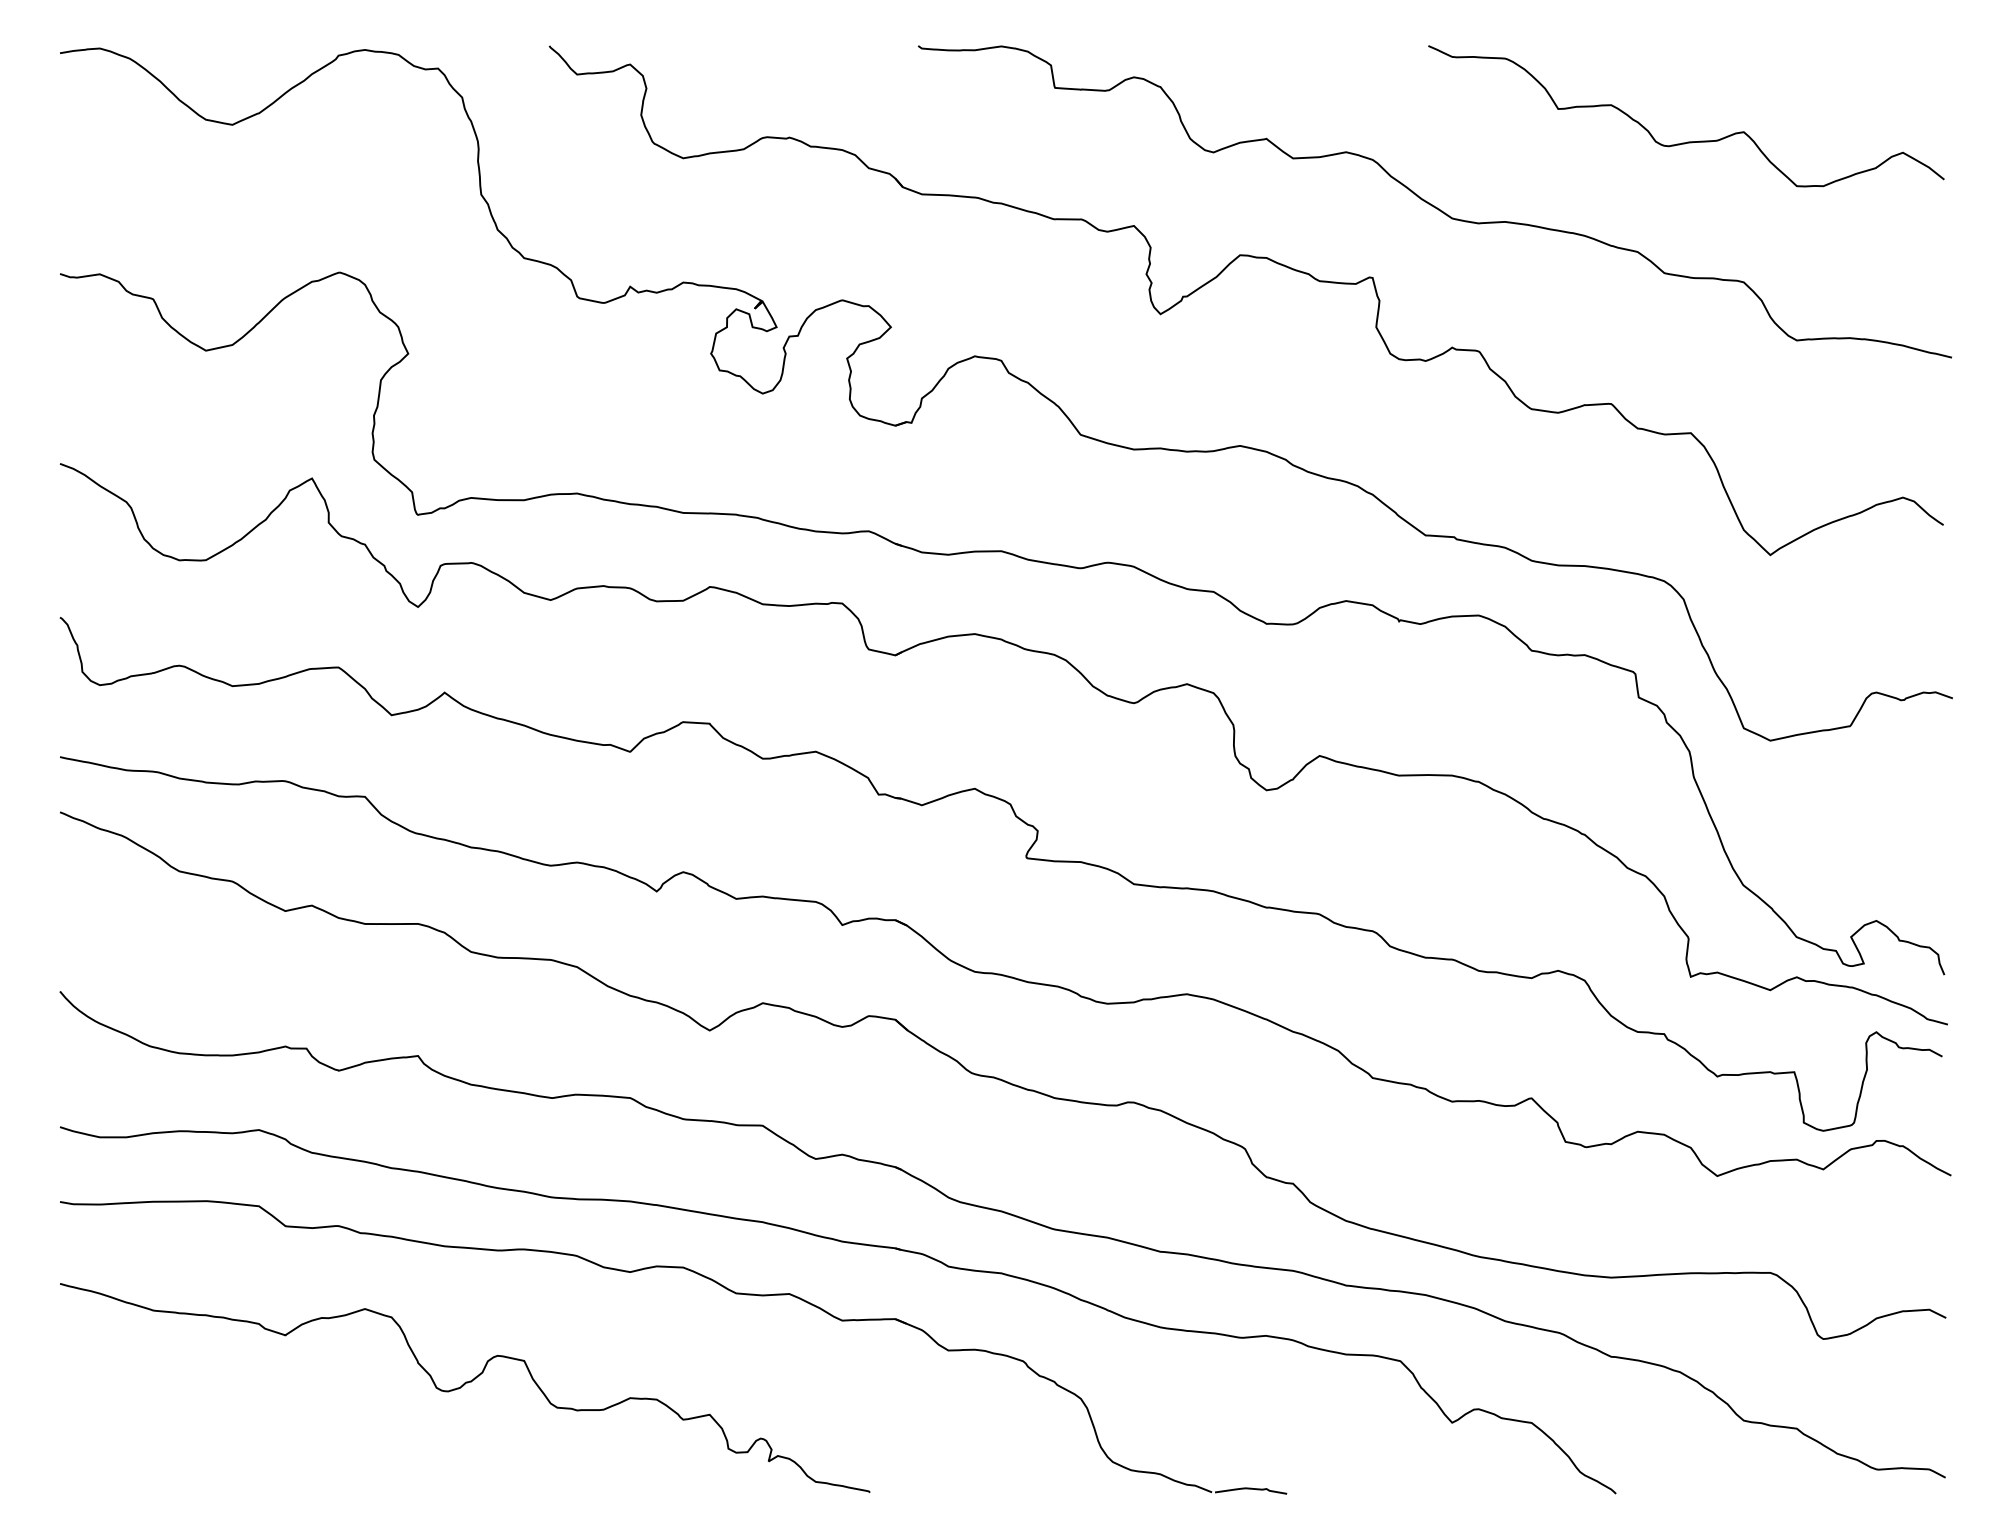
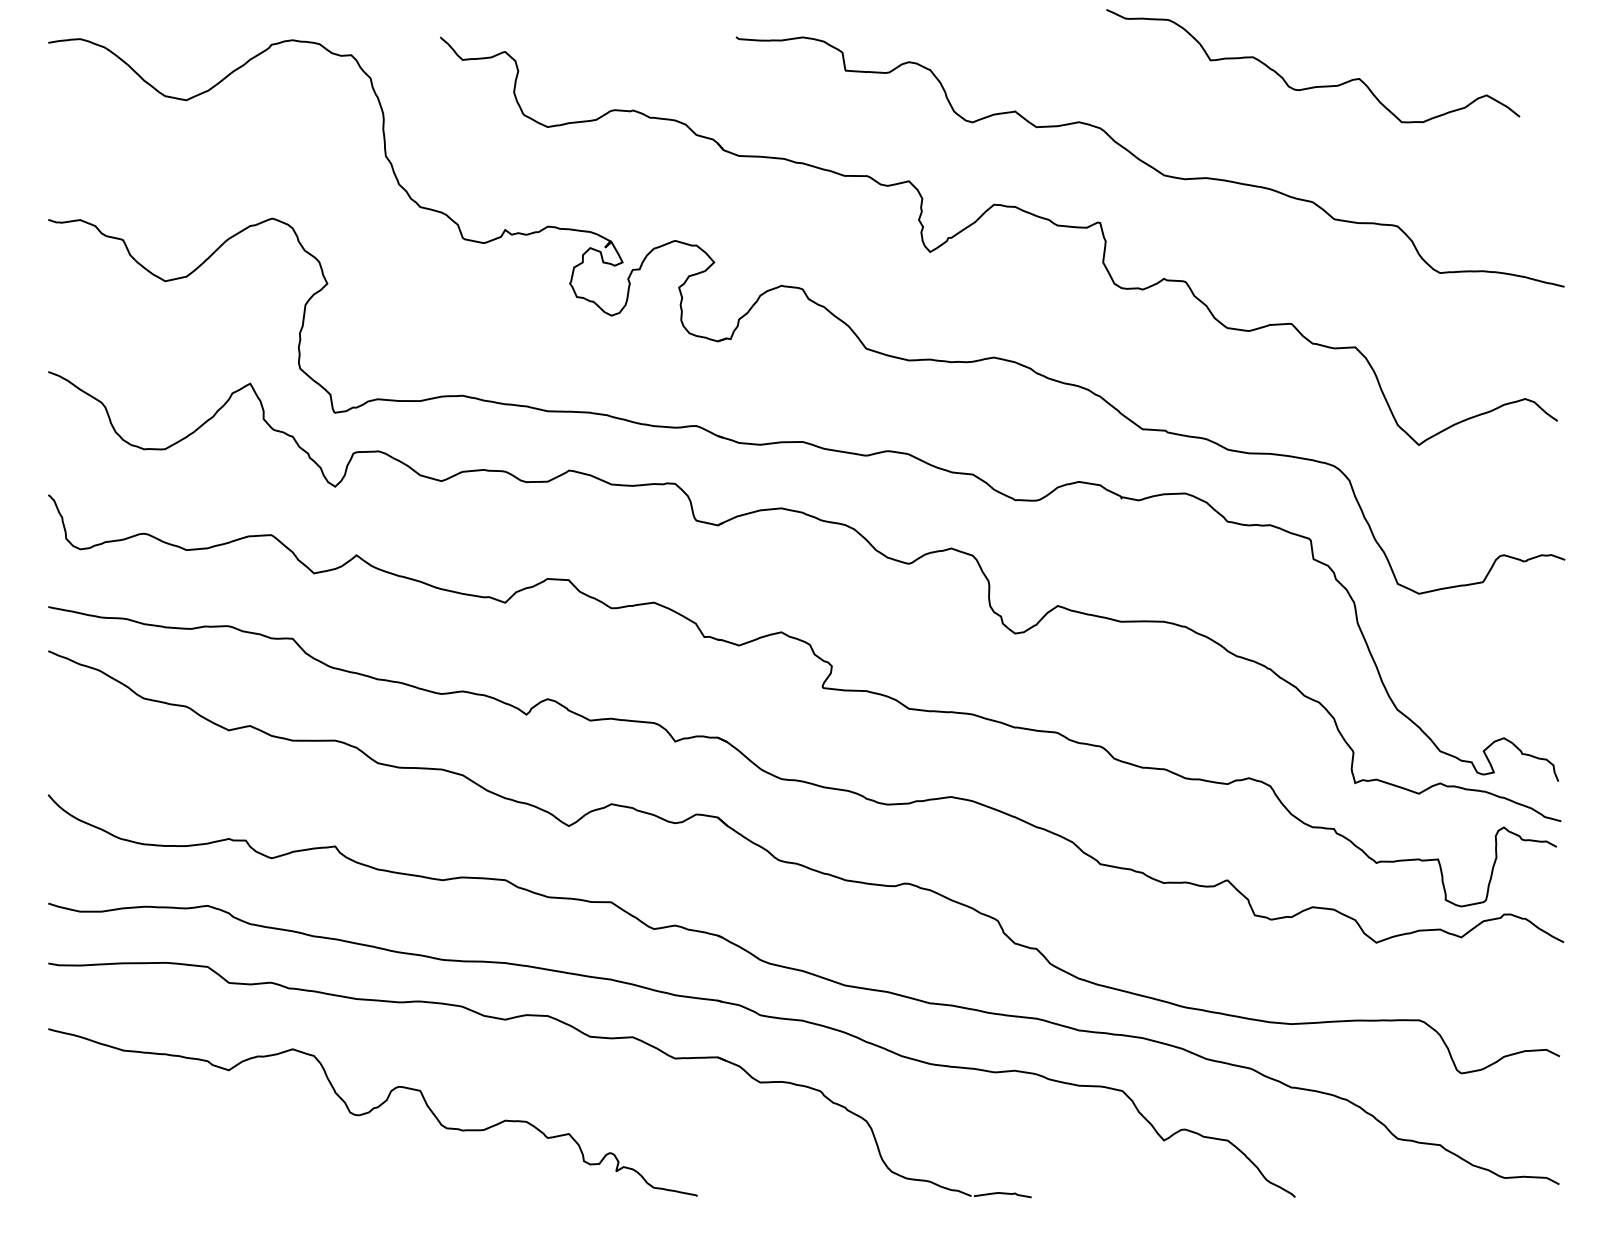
curve: (1687, 141) -> (1314, 86), moved

